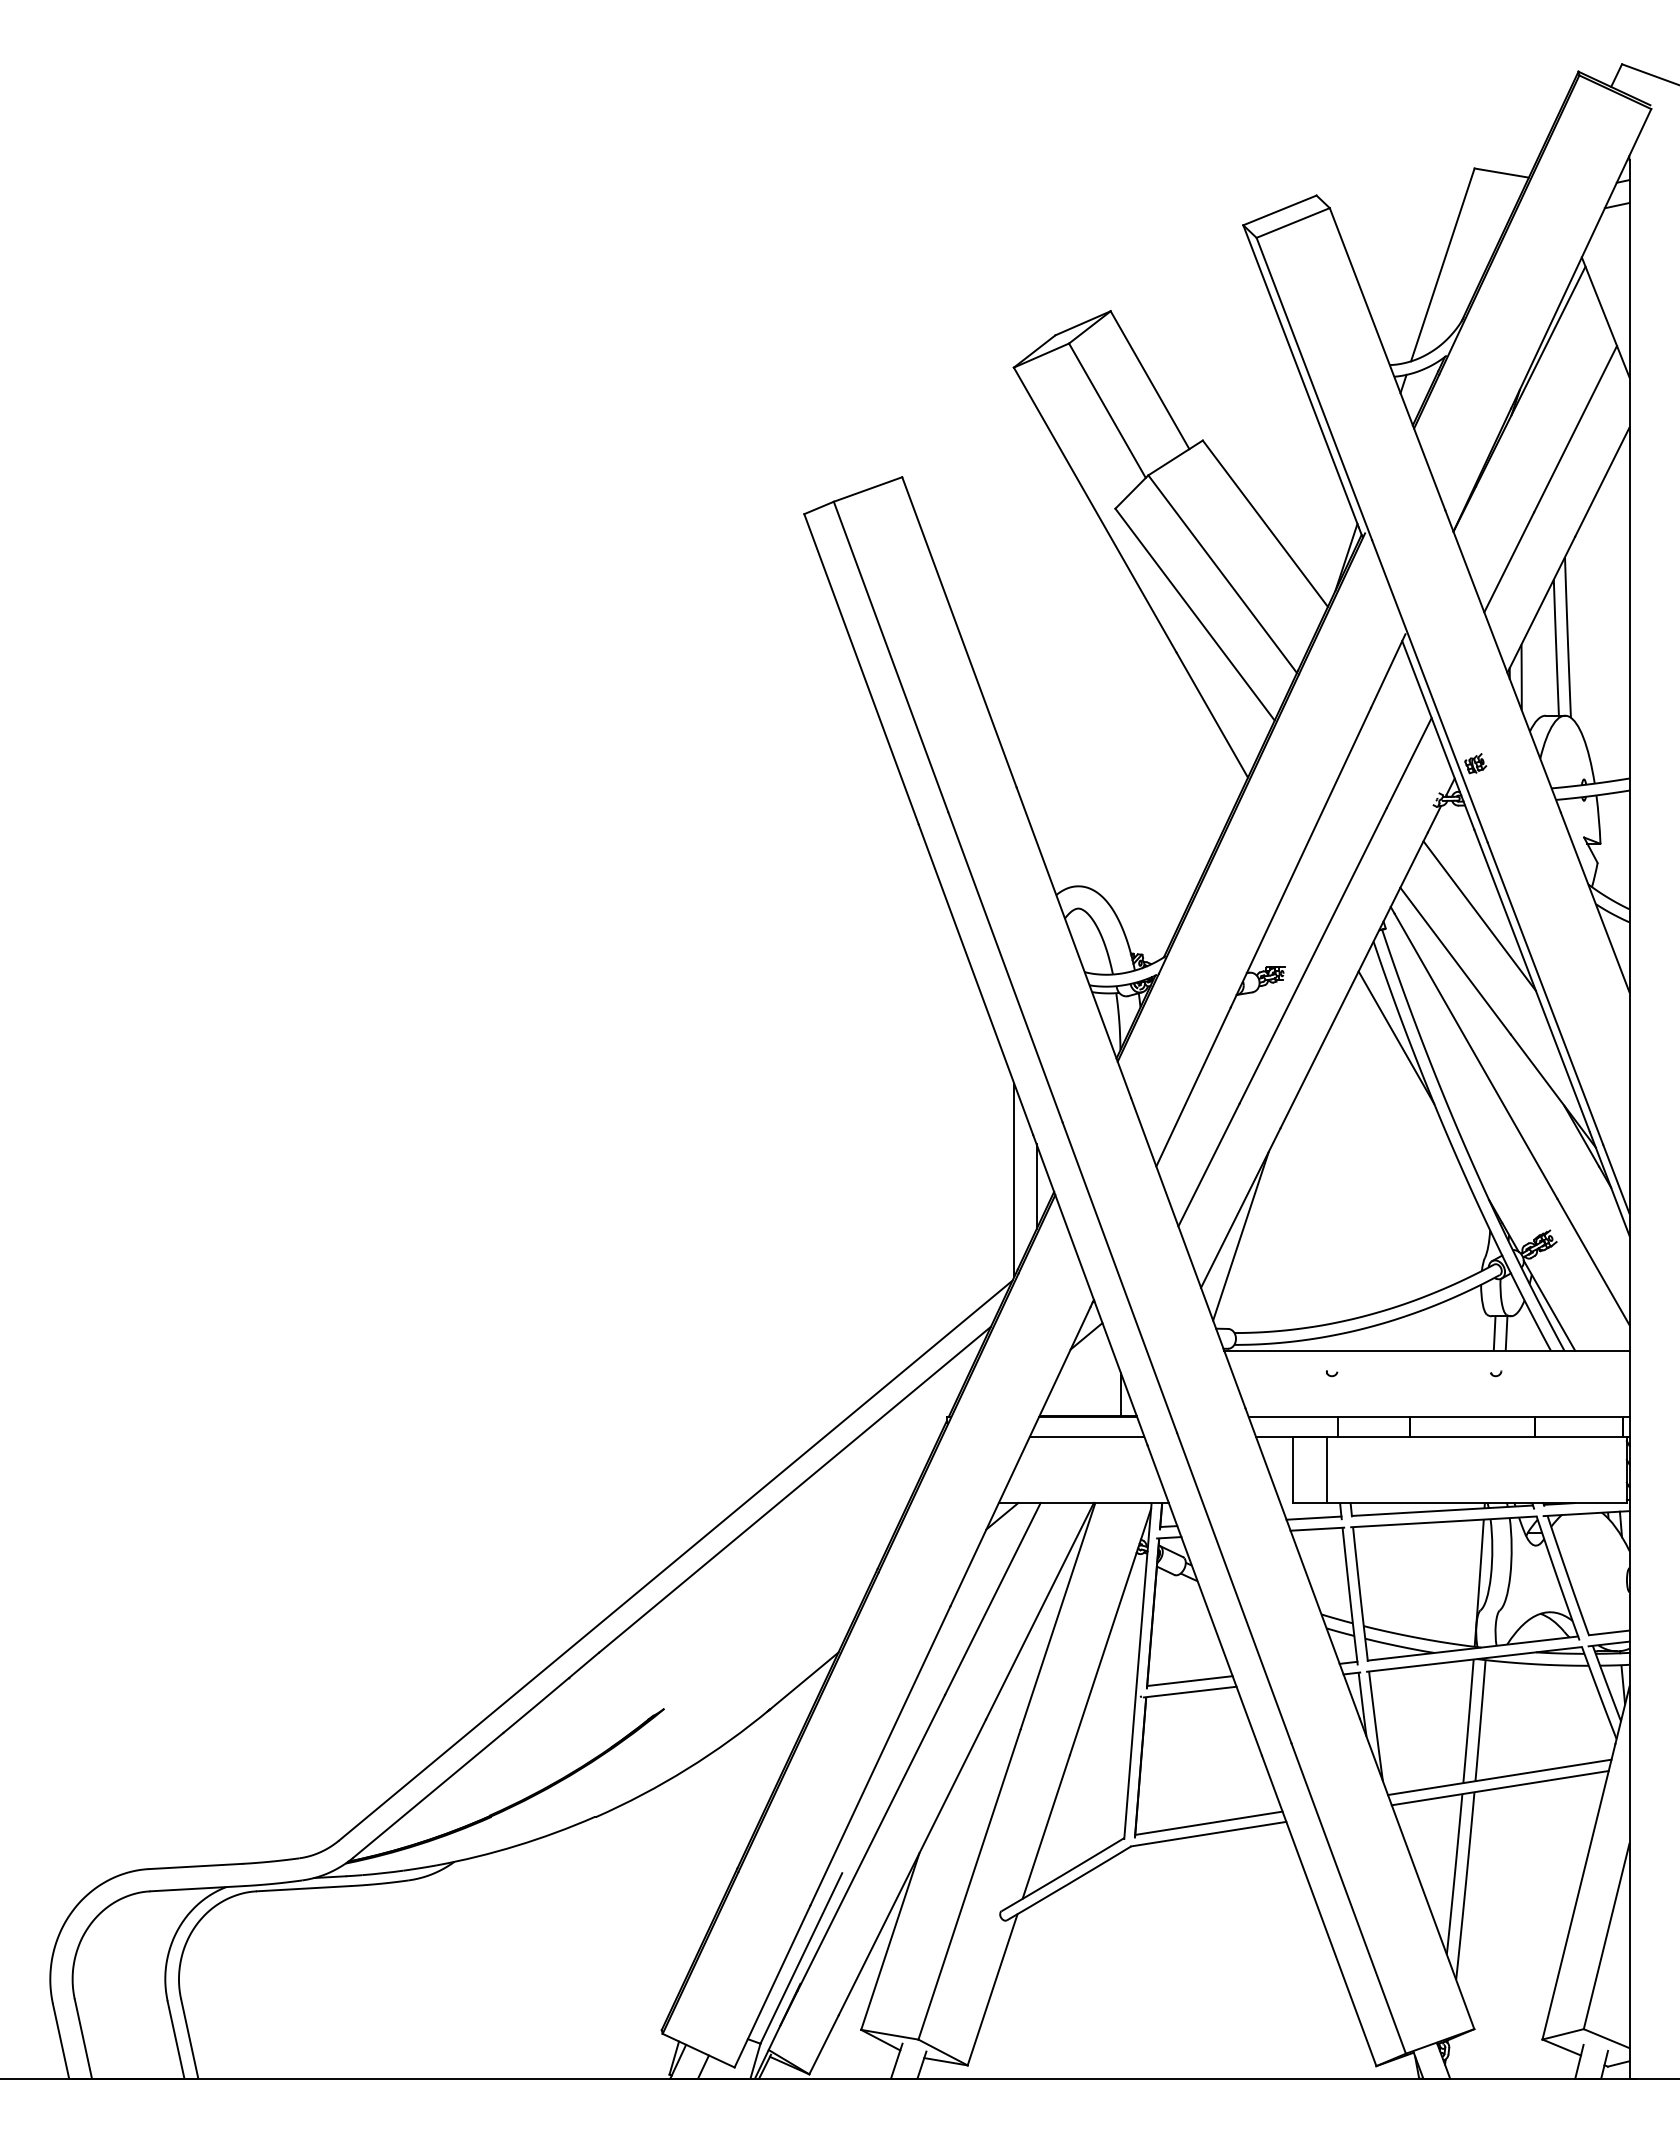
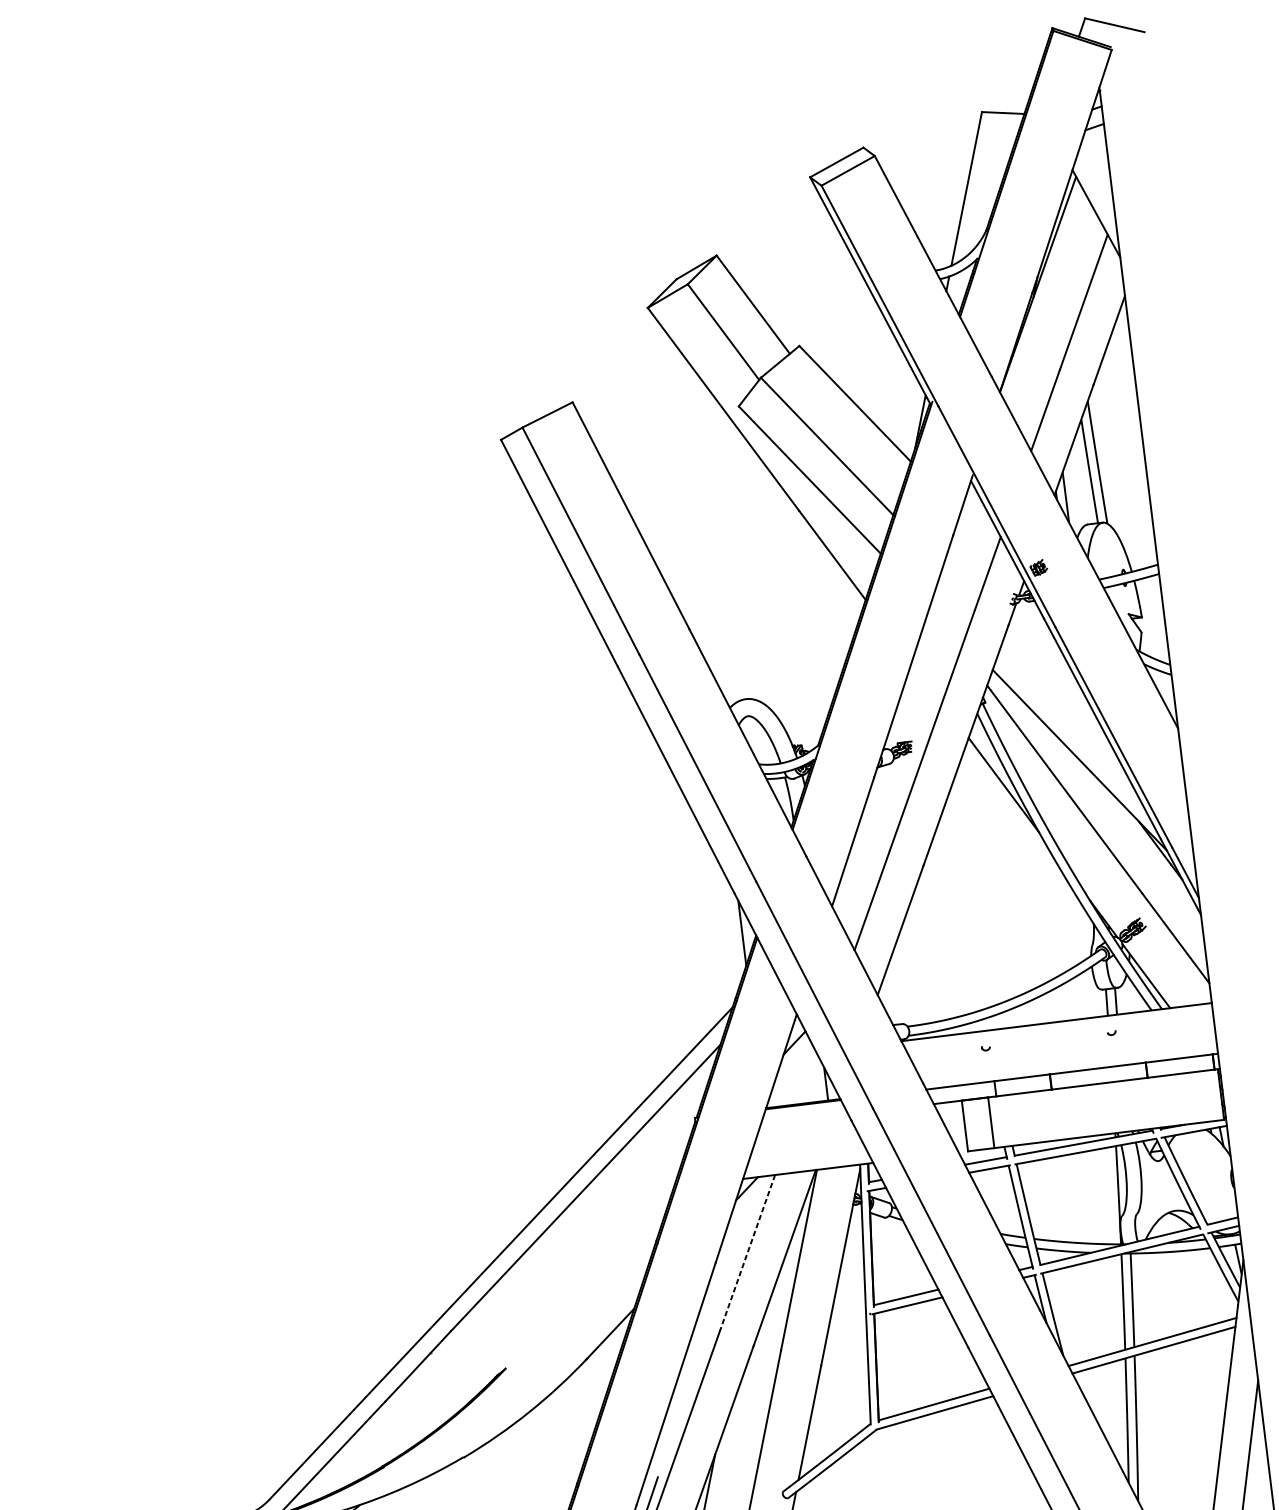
line: (1479, 915) -> (1055, 683), removed
line: (1014, 1179) -> (724, 929), removed
line: (1240, 1236) -> (903, 952), removed
line: (1086, 1436) -> (803, 1119), removed
line: (992, 1599) -> (747, 1253), solid -> dashed

